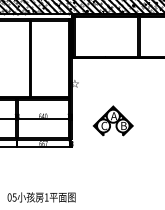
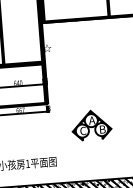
part: (112, 120) -> (90, 124), moved

